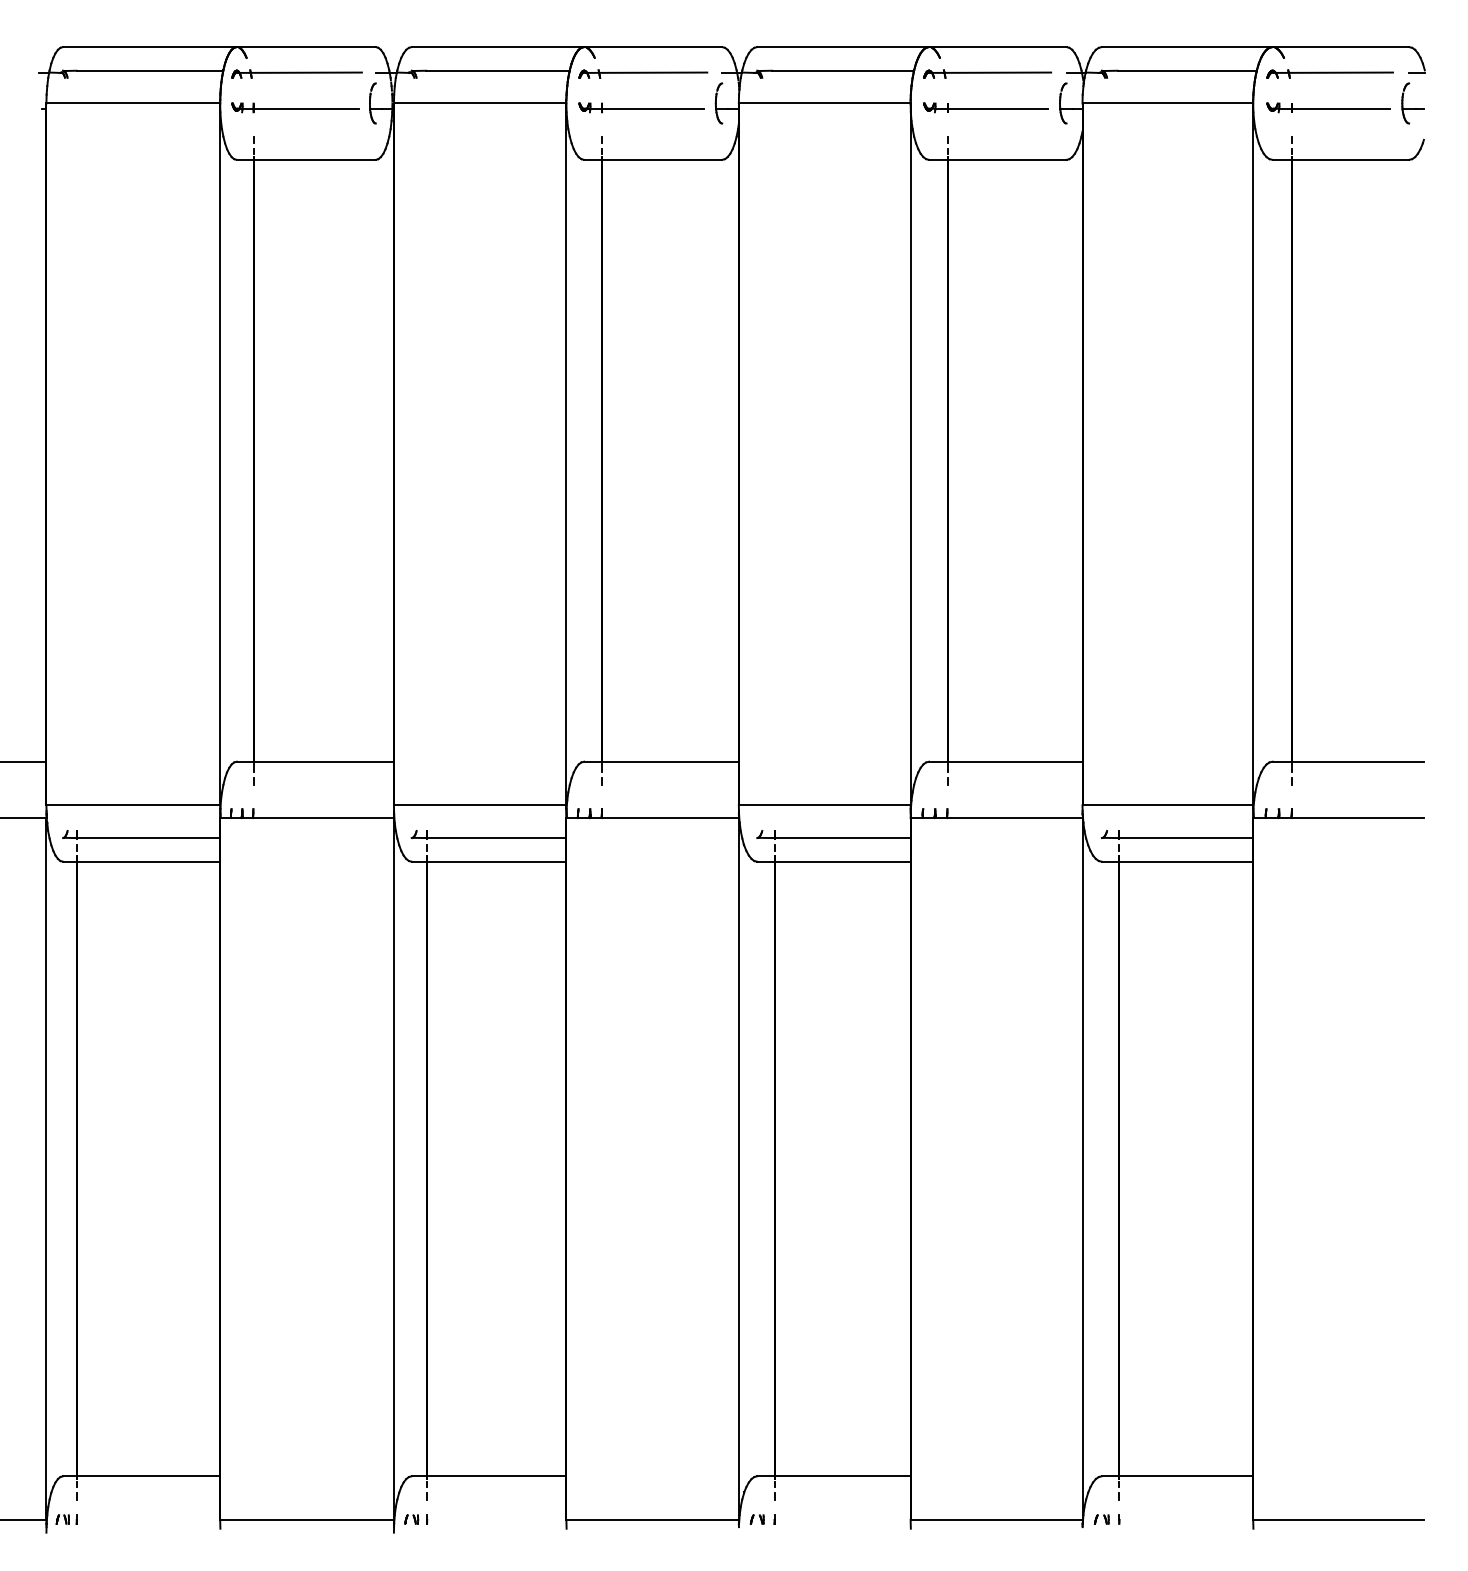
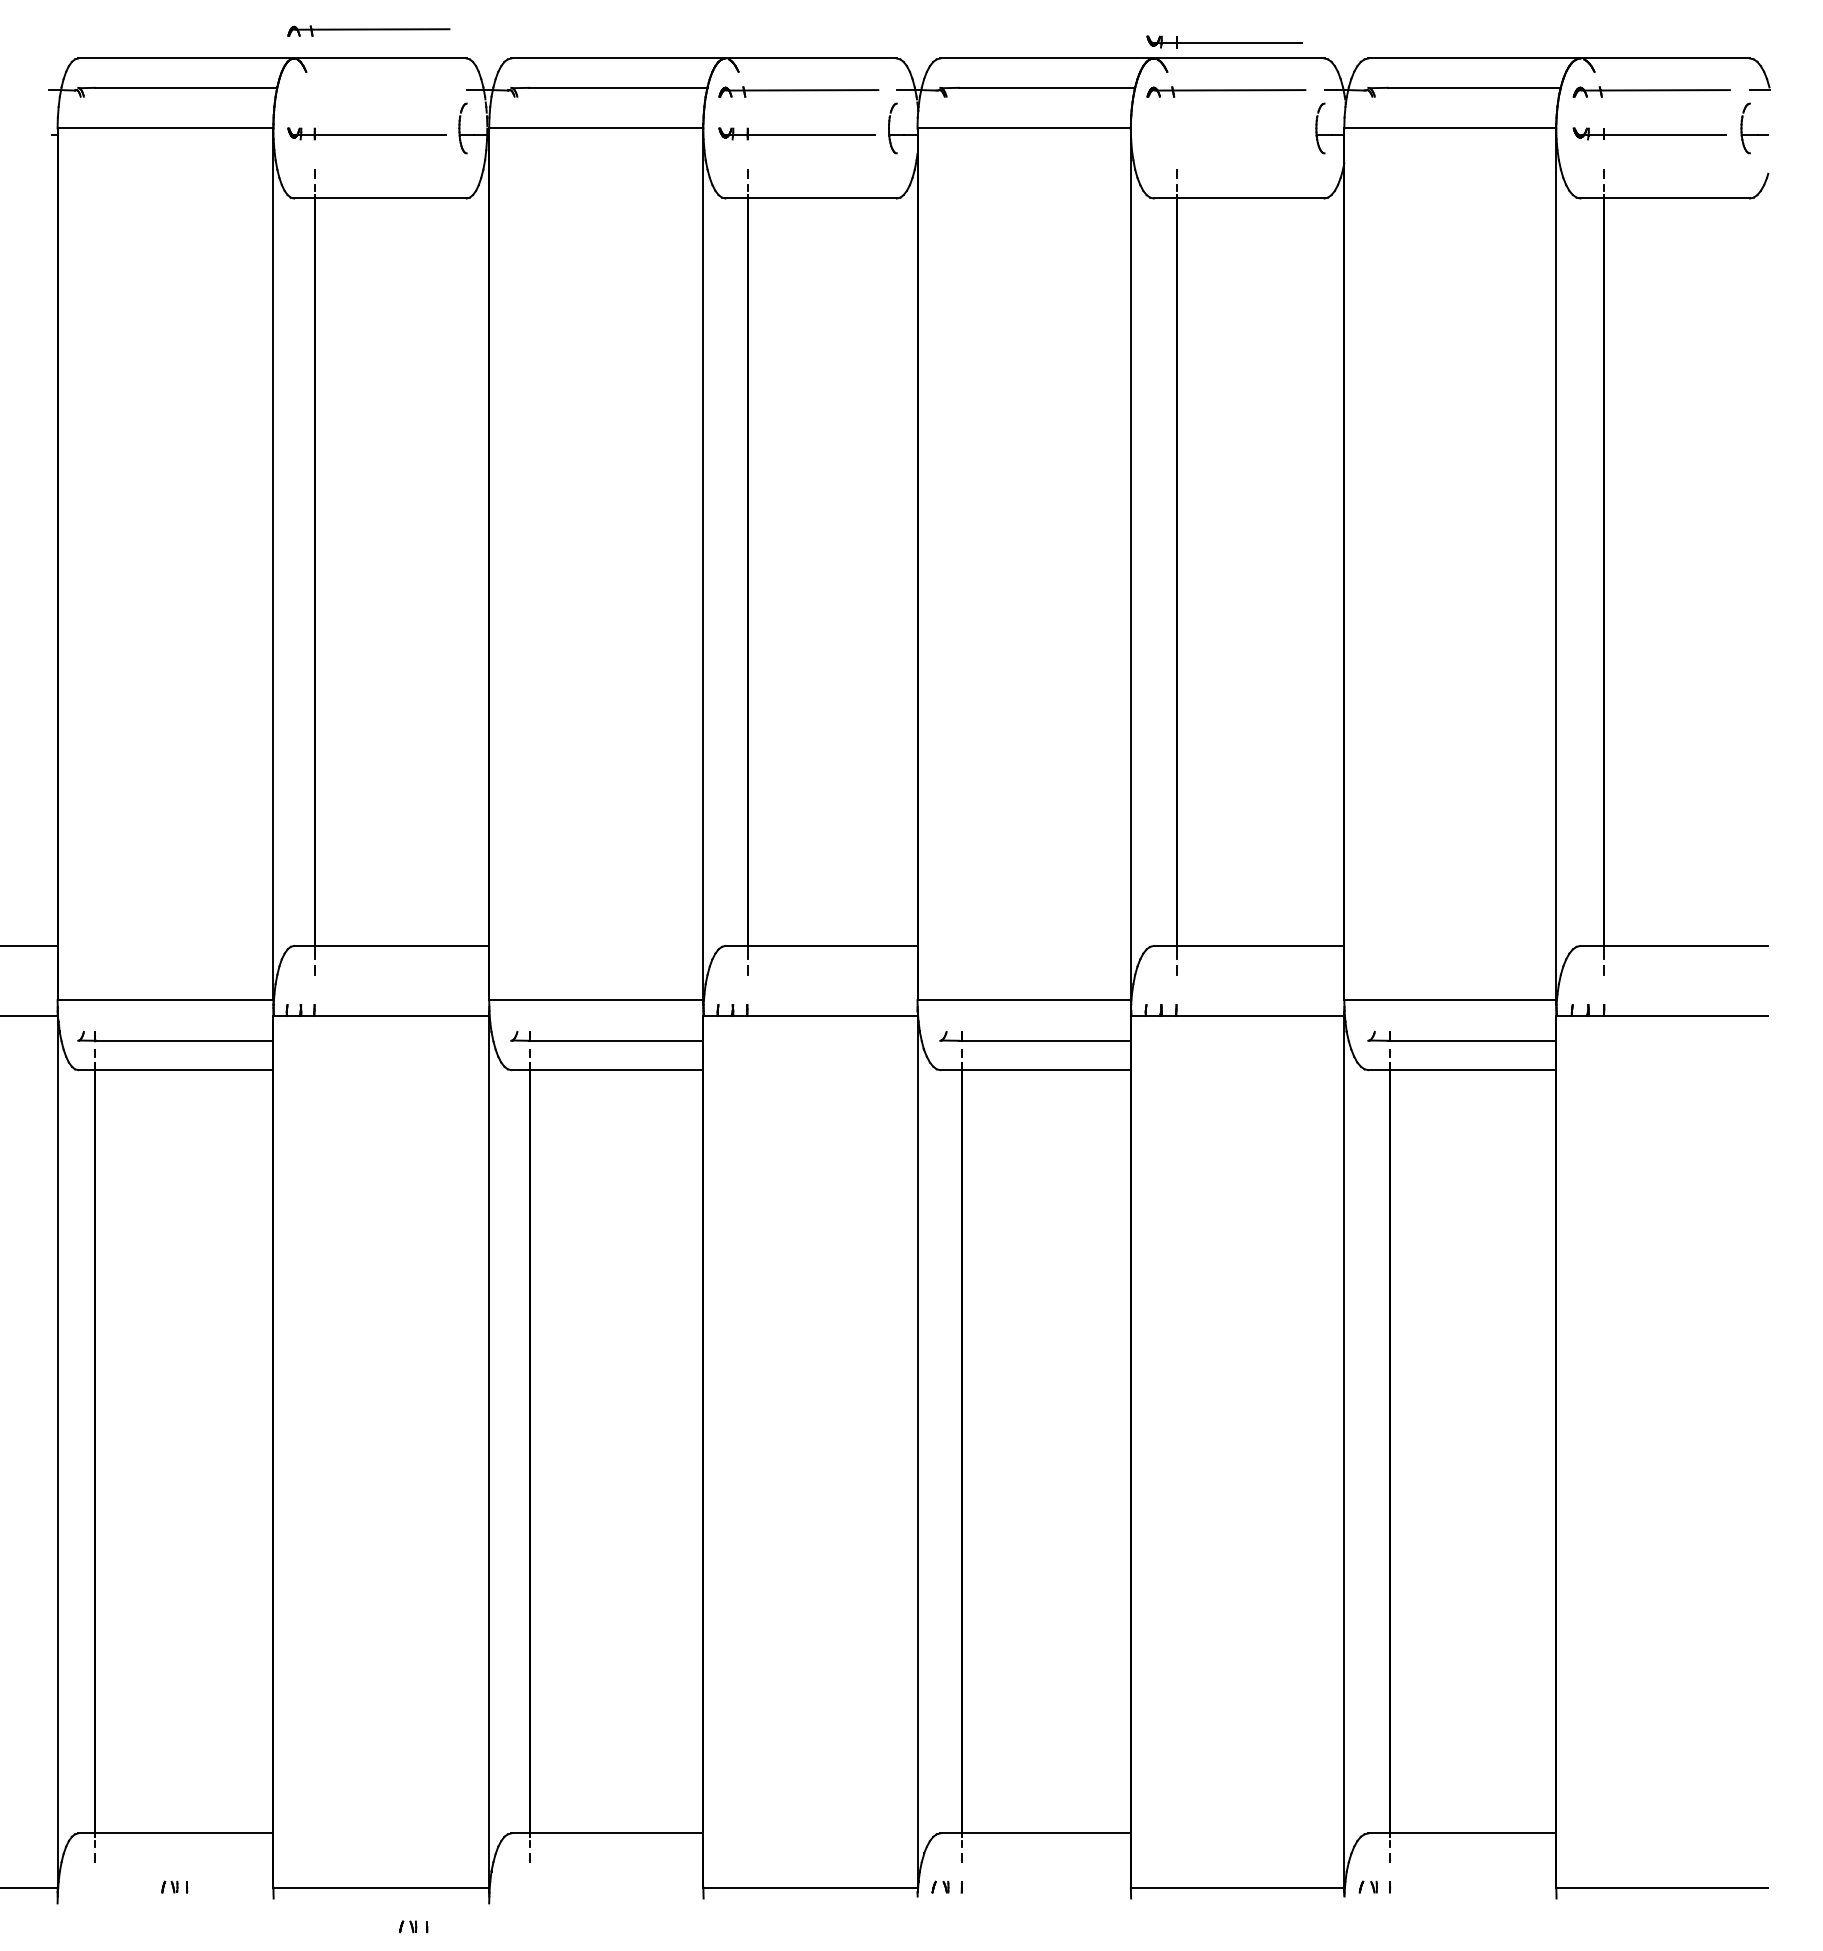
part: (296, 73) -> (368, 30), moved
part: (985, 107) -> (1223, 41), moved
part: (66, 1519) -> (174, 1887), moved
part: (416, 1519) -> (414, 1926), moved

